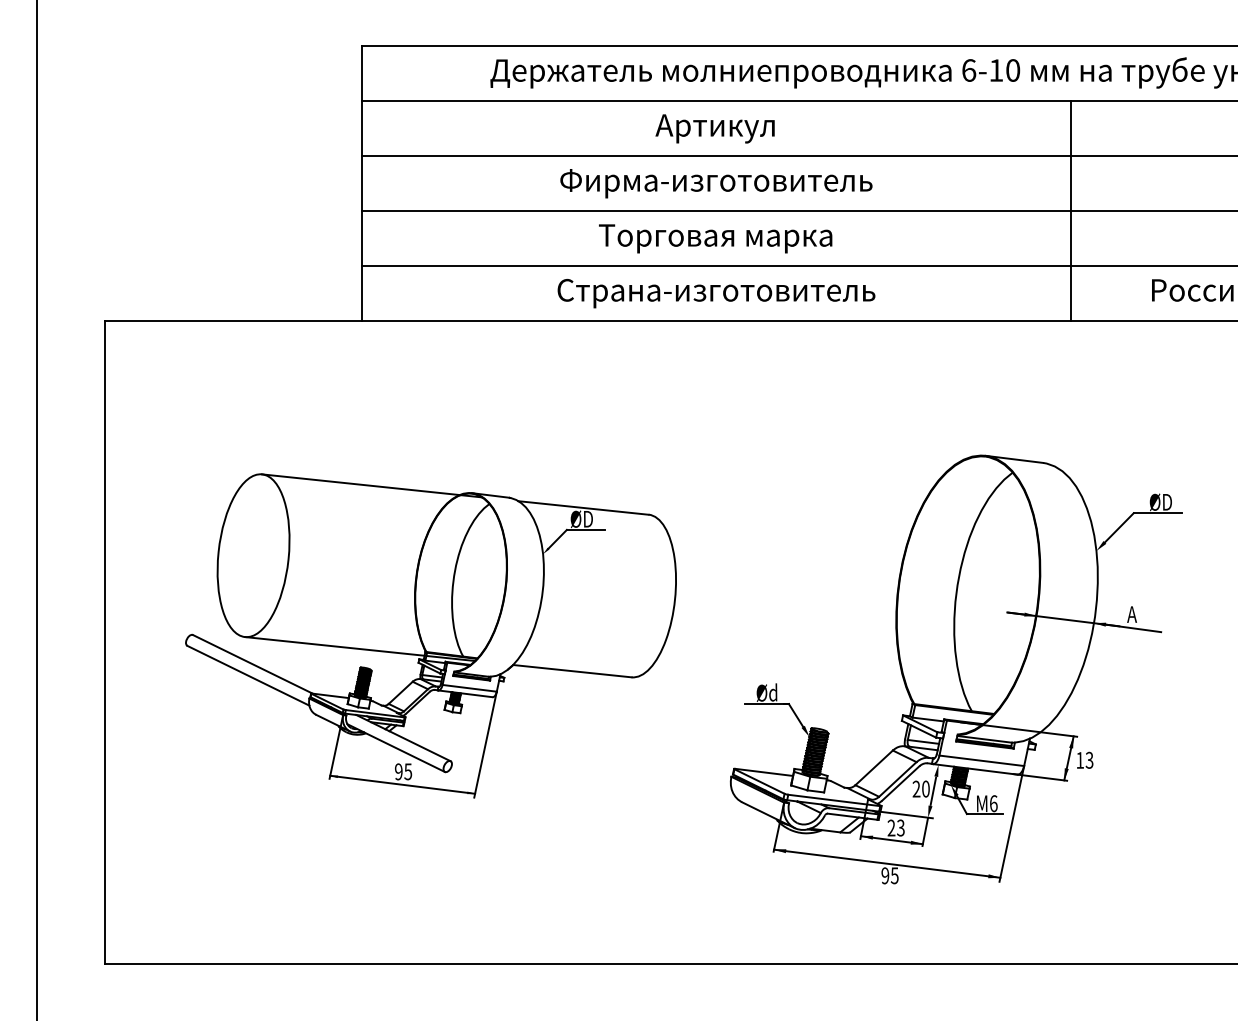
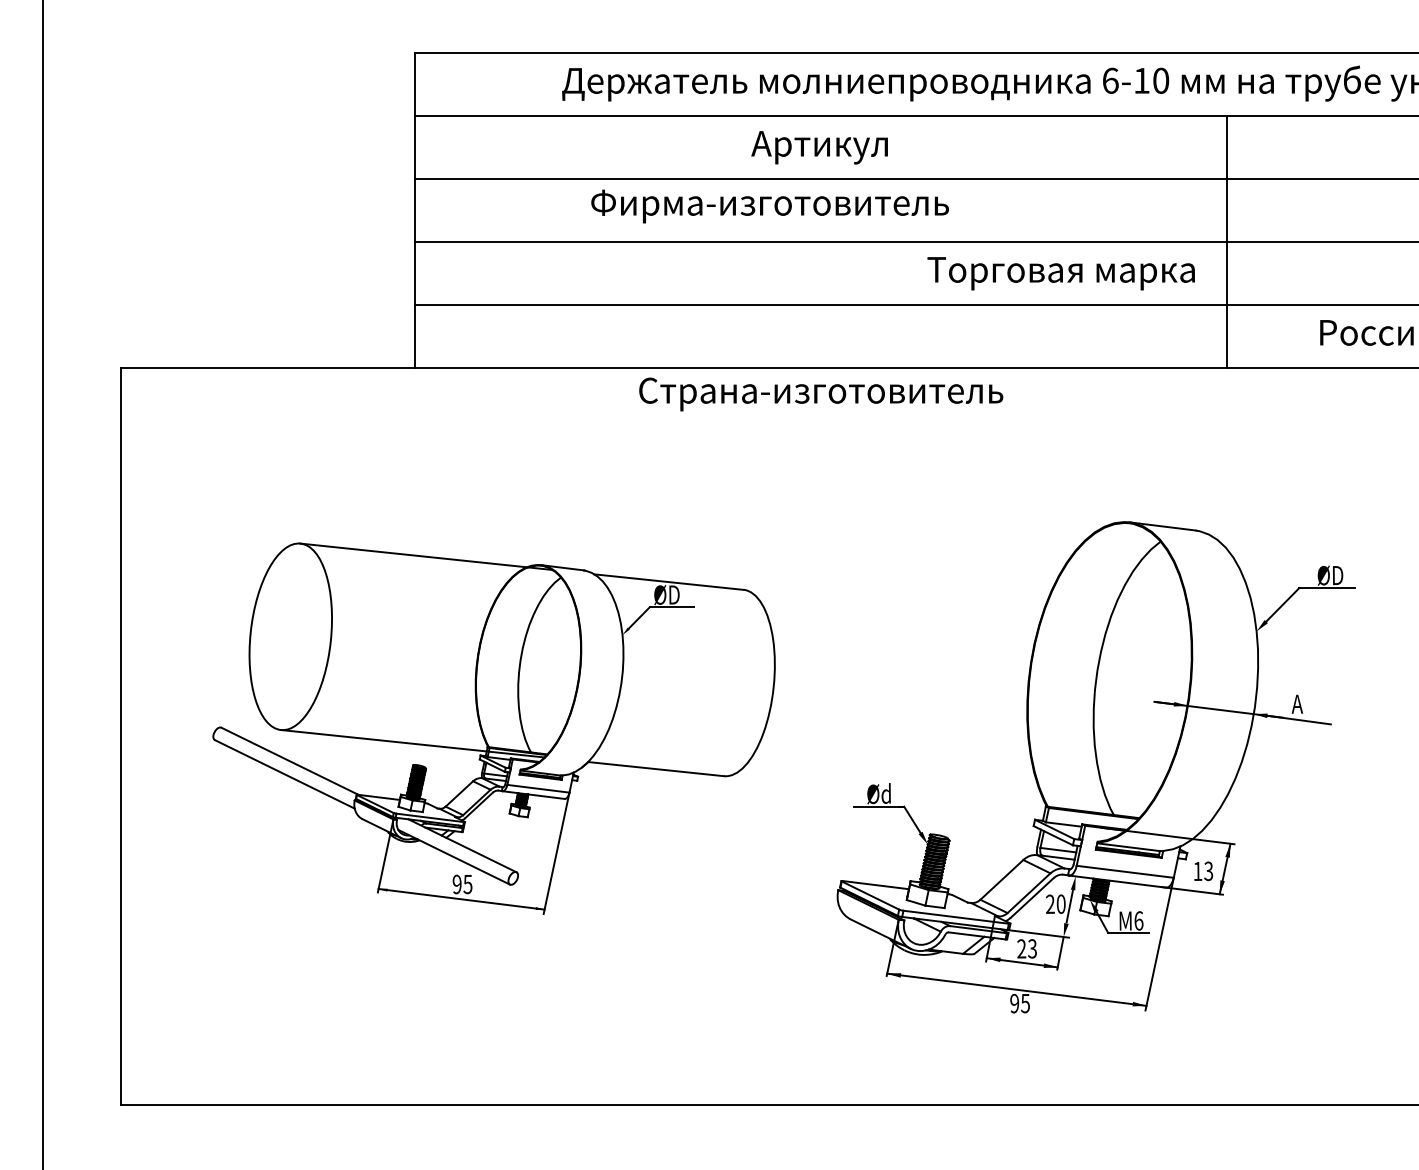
text: (715, 183) -> (769, 206), moved
text: (714, 238) -> (1060, 273), moved
text: (716, 293) -> (821, 394), moved
text: (1085, 760) -> (1203, 871), moved

